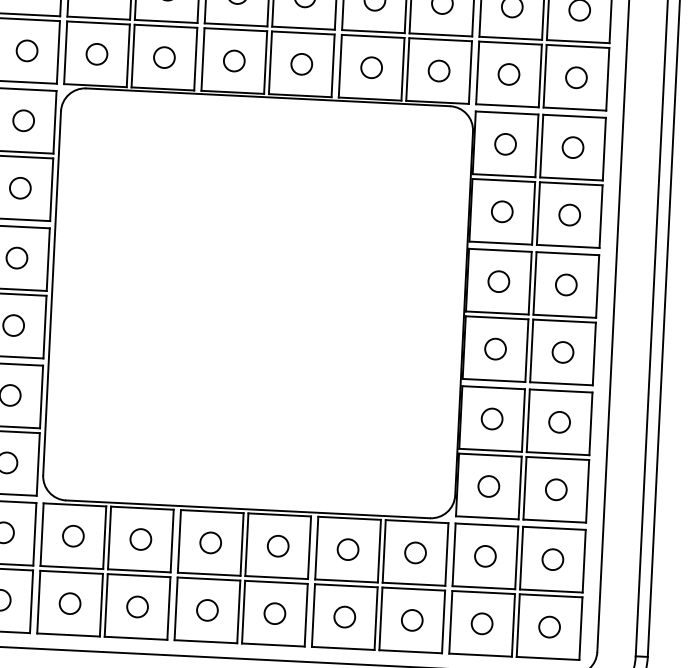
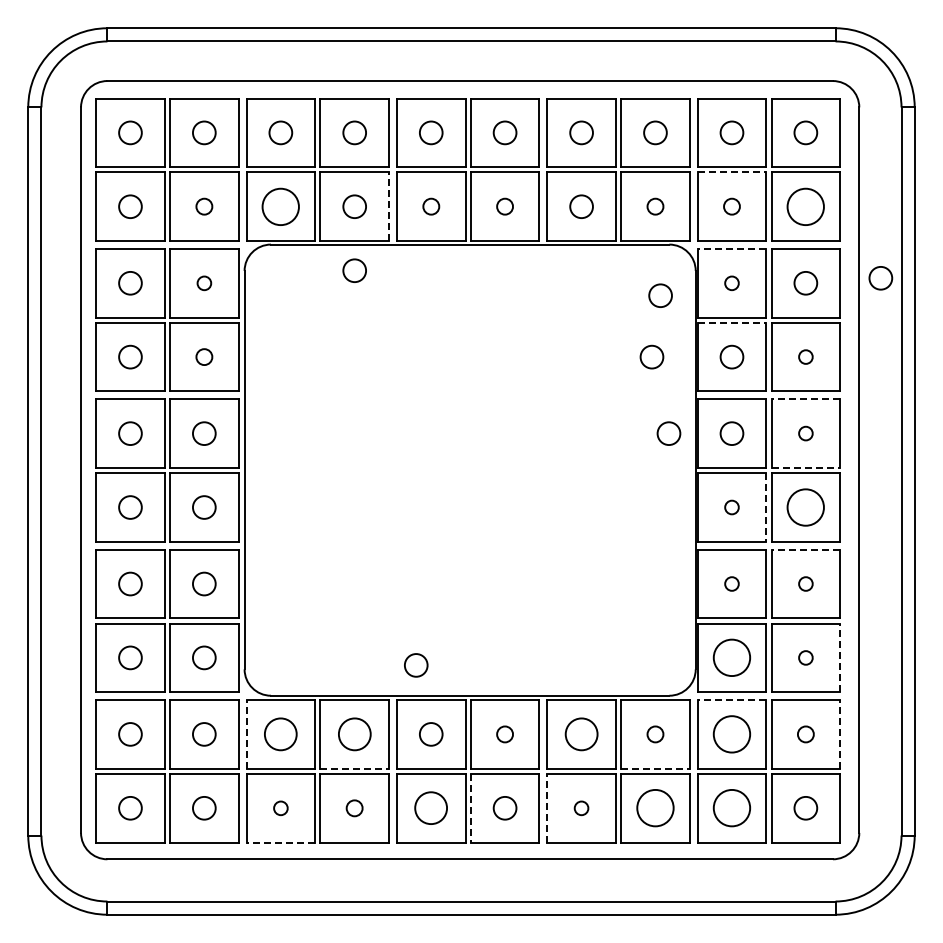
line: (510, 43) -> (732, 172), solid -> dashed
circle: (27, 50) -> (204, 206), size x0.7
circle: (96, 54) -> (280, 206), size x1.6
line: (196, 58) -> (389, 206), solid -> dashed
circle: (234, 60) -> (431, 206), size x0.7
circle: (301, 64) -> (504, 206), size x0.7
circle: (439, 70) -> (655, 206), size x0.7
circle: (508, 74) -> (731, 206), size x0.7
circle: (576, 77) -> (805, 206), size x1.6
line: (506, 112) -> (731, 248), solid -> dashed
circle: (161, 115) -> (354, 270), added
circle: (23, 120) -> (204, 283), size x0.6
circle: (505, 144) -> (731, 283), size x0.6
circle: (641, 146) -> (880, 278), added
circle: (439, 152) -> (660, 295), added
line: (504, 180) -> (732, 322), solid -> dashed
circle: (20, 187) -> (204, 356), size x0.7
circle: (428, 207) -> (651, 356), added
circle: (569, 214) -> (805, 356), size x0.6
line: (567, 253) -> (805, 399), solid -> dashed
circle: (440, 278) -> (668, 433), added
circle: (566, 284) -> (805, 433), size x0.6
line: (565, 315) -> (806, 467), solid -> dashed
circle: (495, 349) -> (731, 507), size x0.6
line: (527, 351) -> (766, 508), solid -> dashed
circle: (562, 352) -> (805, 507), size x1.6
line: (560, 390) -> (805, 549), solid -> dashed
circle: (491, 418) -> (731, 583), size x0.6
circle: (559, 421) -> (805, 583), size x0.6
circle: (200, 479) -> (416, 665), added
circle: (488, 486) -> (731, 657), size x1.6
circle: (556, 489) -> (805, 657), size x0.6
line: (587, 490) -> (840, 657), solid -> dashed
line: (486, 525) -> (731, 700), solid -> dashed
line: (42, 533) -> (246, 733), solid -> dashed
circle: (73, 536) -> (280, 734), size x1.4
circle: (140, 539) -> (354, 734), size x1.4
circle: (277, 546) -> (504, 734), size x0.7
circle: (347, 549) -> (581, 734), size x1.4
circle: (415, 553) -> (655, 734), size x0.7
circle: (484, 556) -> (731, 734), size x1.6
circle: (552, 559) -> (805, 734), size x0.7
line: (584, 560) -> (840, 733), solid -> dashed
line: (140, 570) -> (355, 768), solid -> dashed
line: (414, 584) -> (655, 768), solid -> dashed
circle: (69, 603) -> (280, 808), size x0.6
circle: (137, 607) -> (354, 808), size x0.7
circle: (207, 610) -> (431, 808), size x1.4
line: (243, 612) -> (470, 808), solid -> dashed
line: (313, 614) -> (547, 807), solid -> dashed
circle: (344, 617) -> (581, 808), size x0.6
circle: (412, 620) -> (655, 808), size x1.6
circle: (481, 624) -> (731, 808), size x1.6
line: (68, 634) -> (280, 842), solid -> dashed

